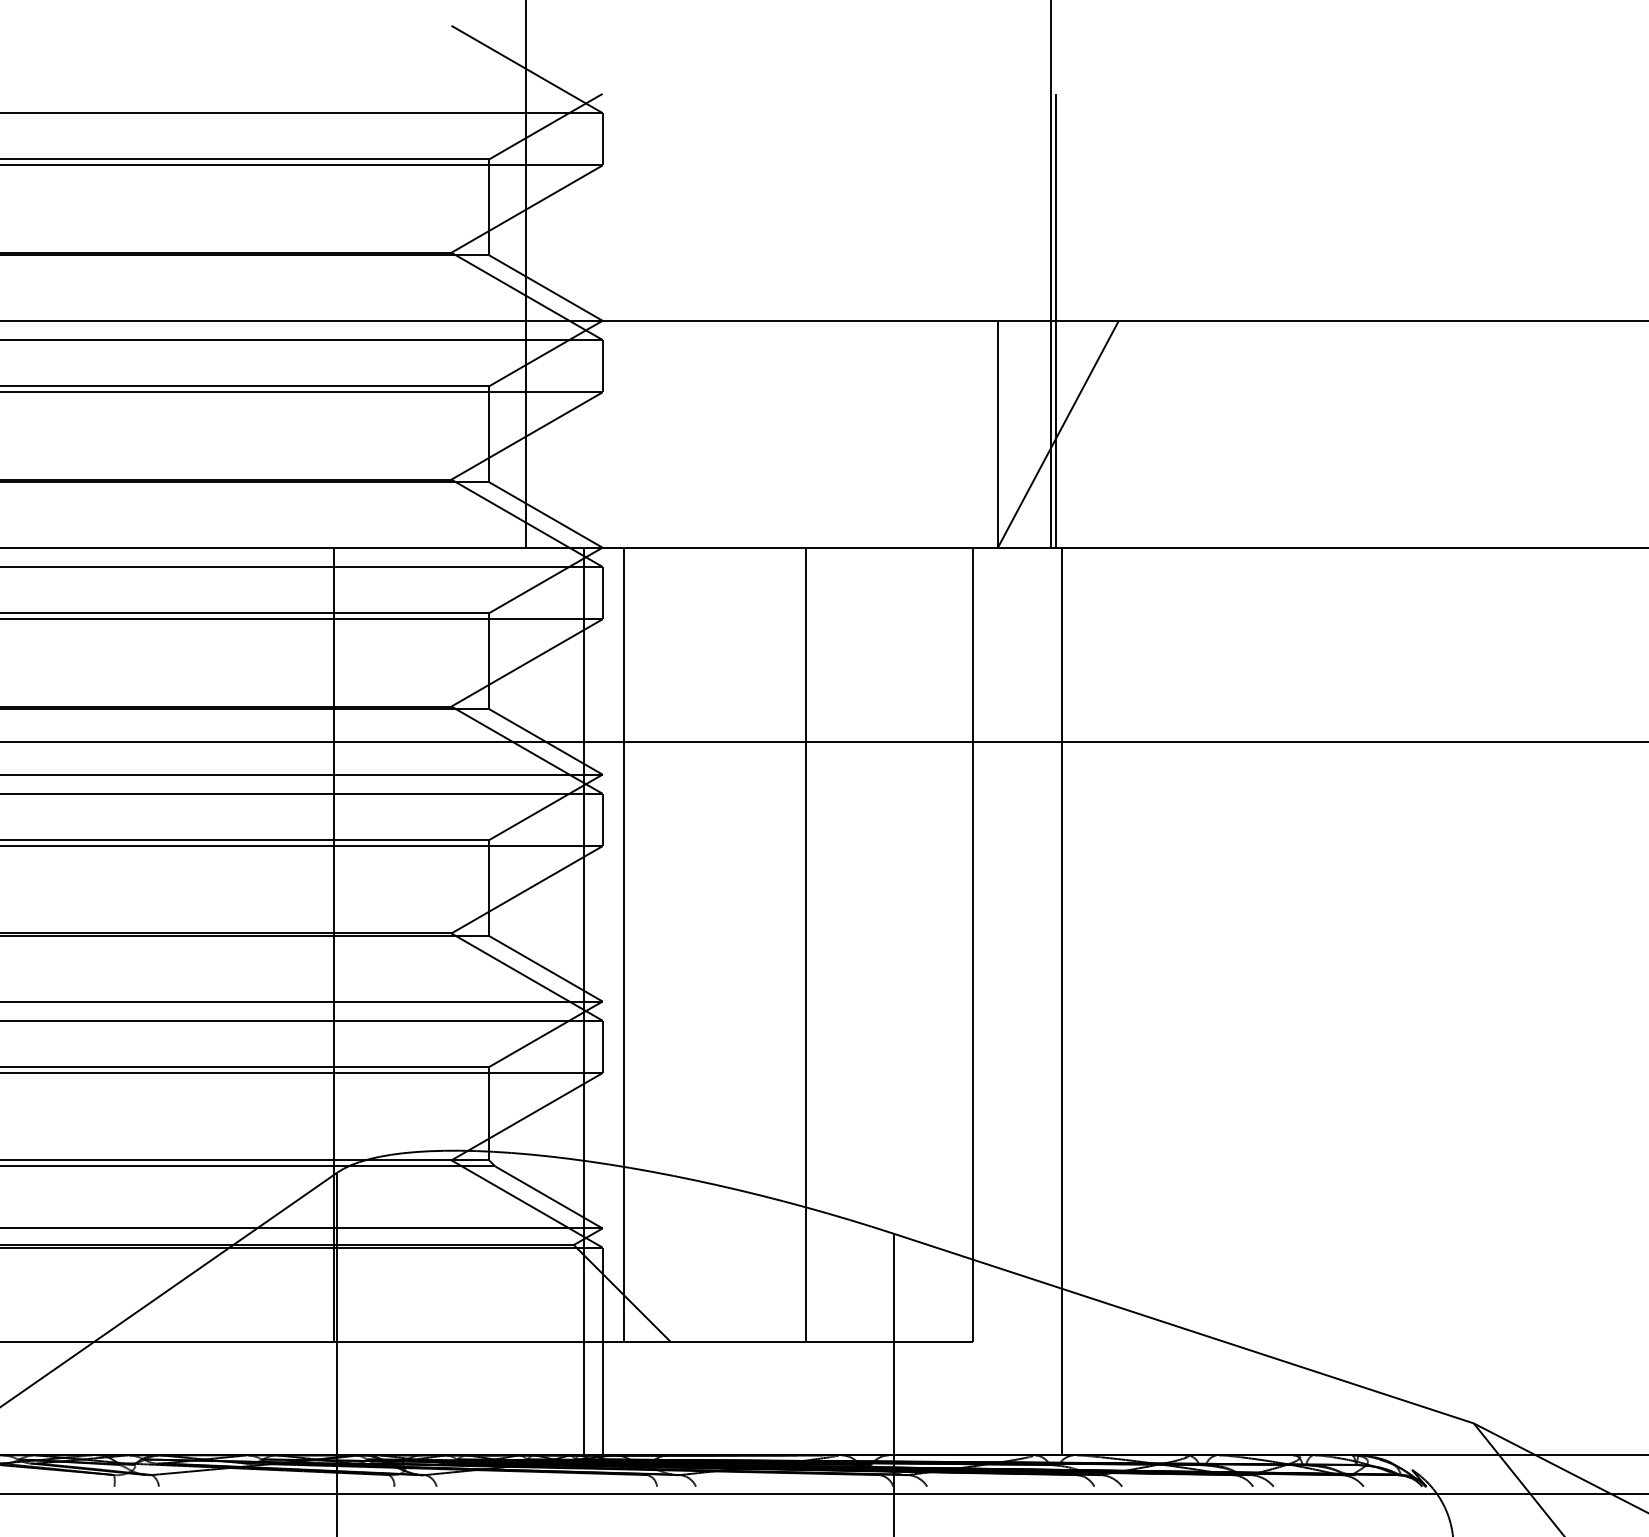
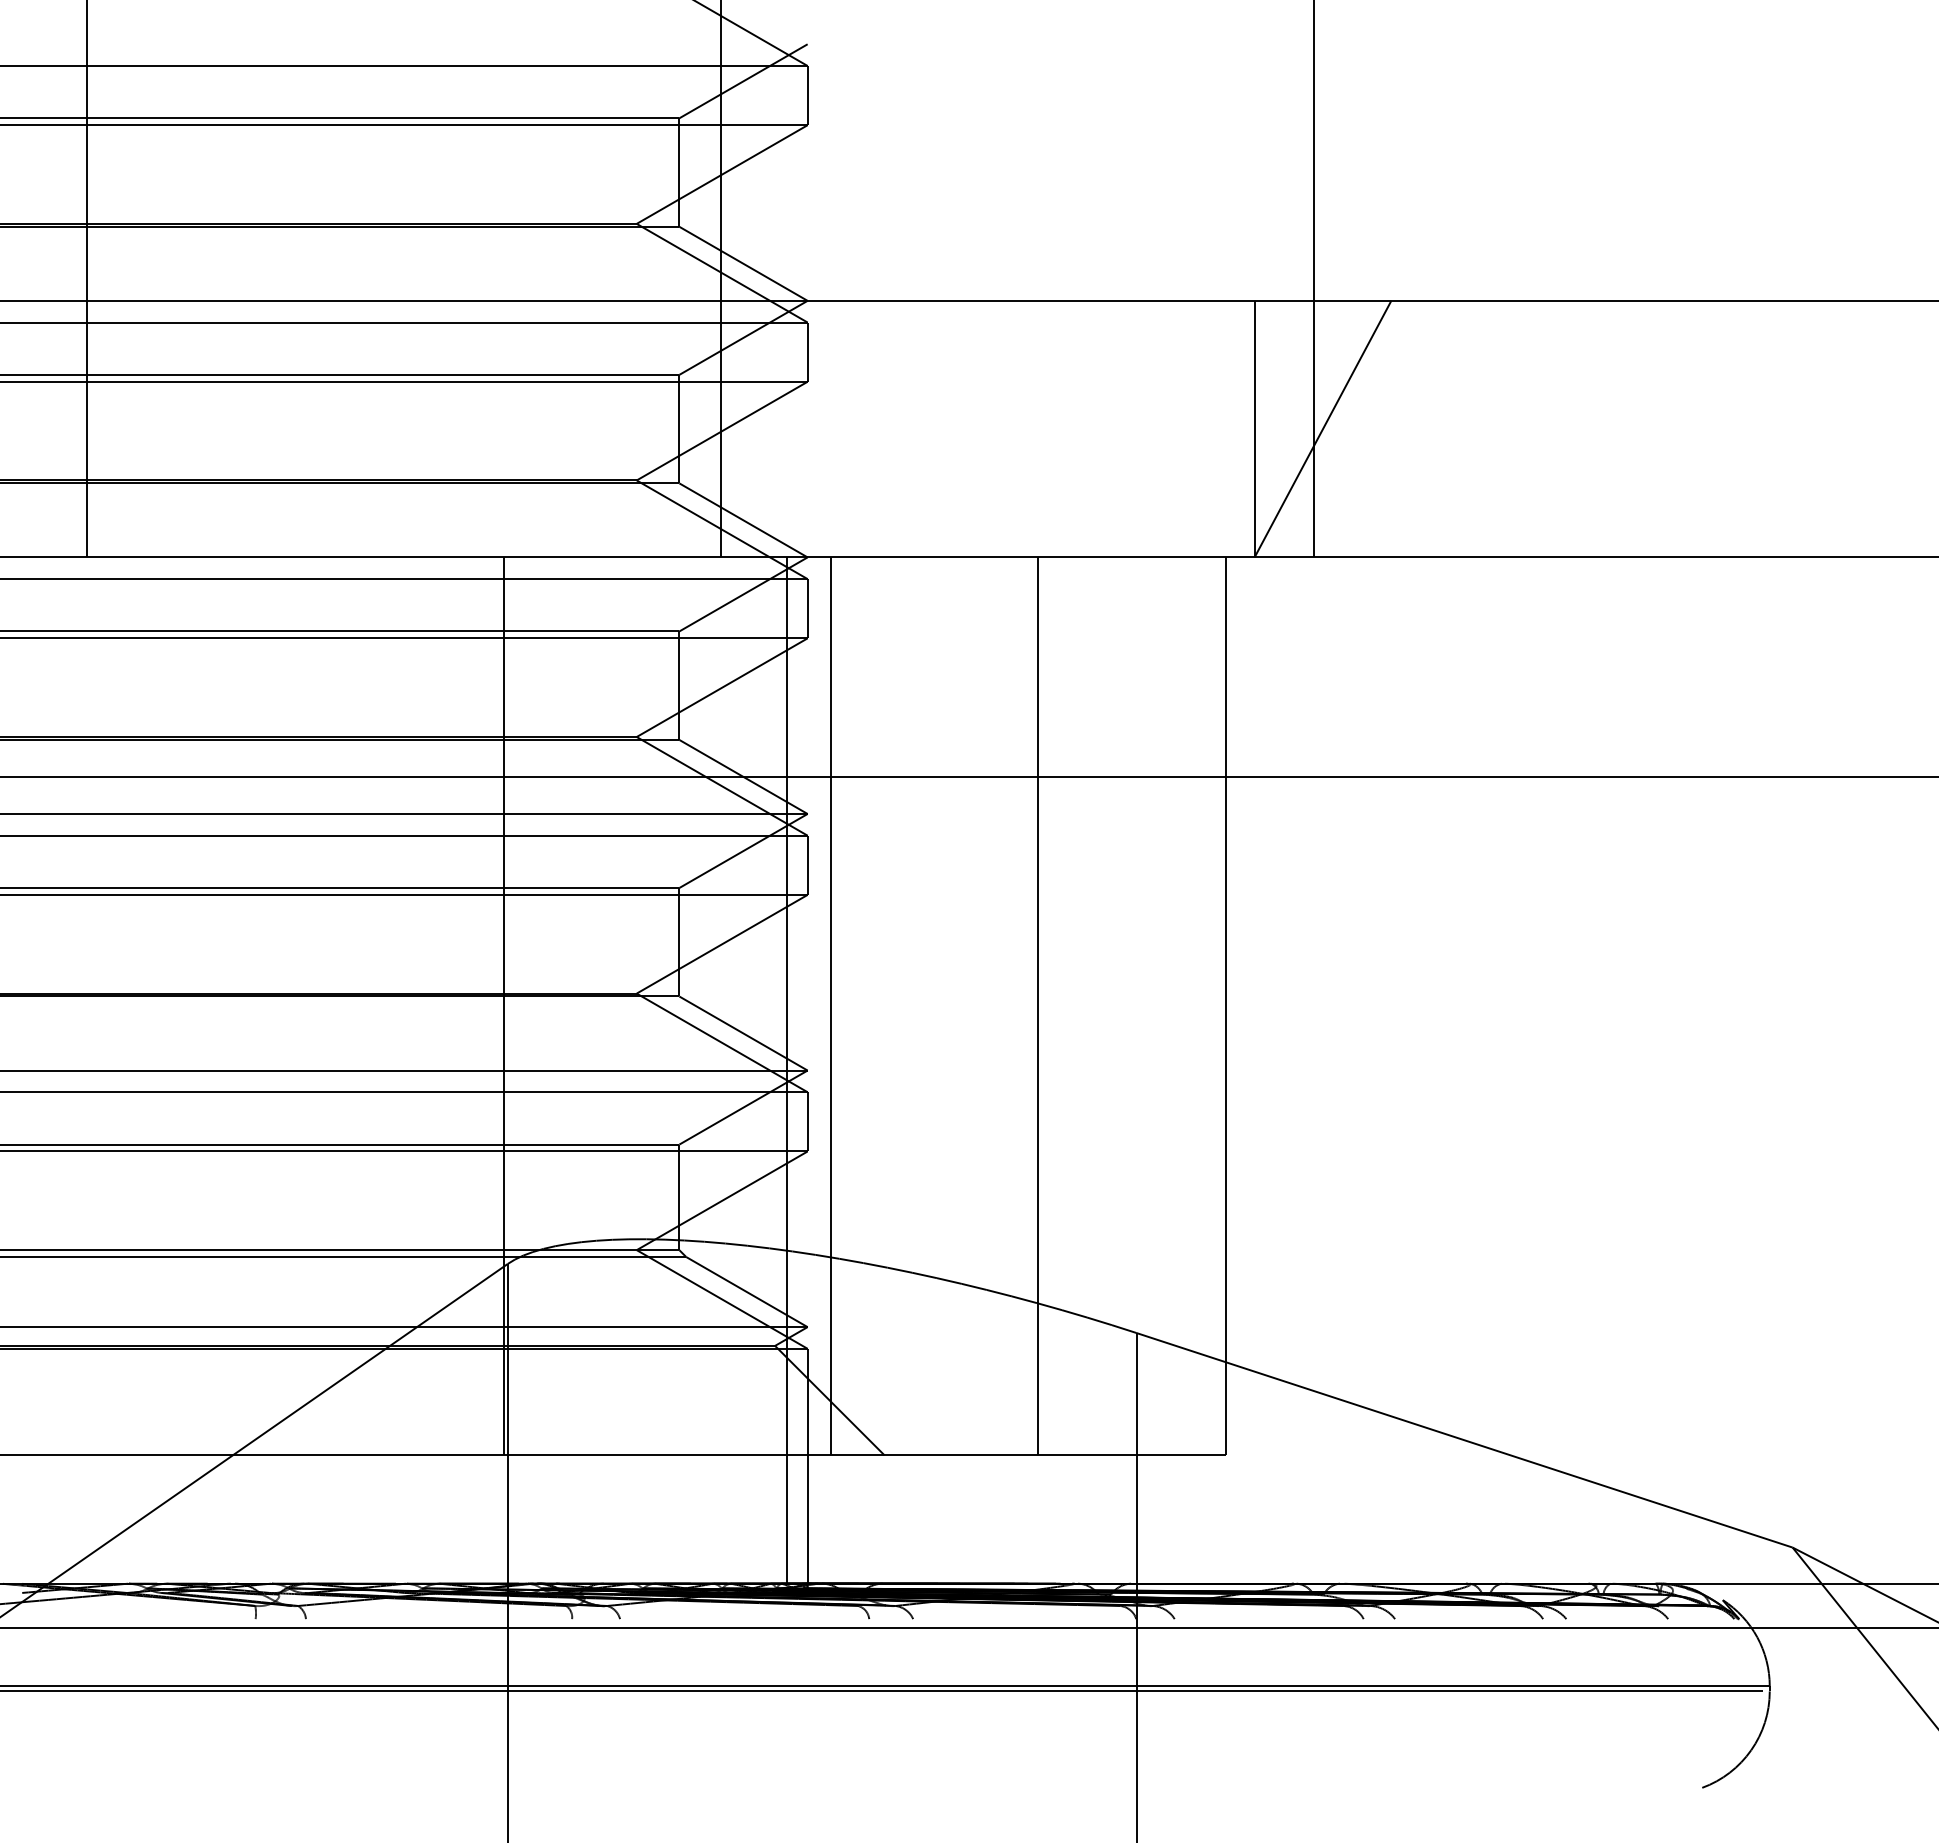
line: (1056, 320) -> (1320, 300), removed
line: (1062, 1001) -> (1327, 1070), removed

